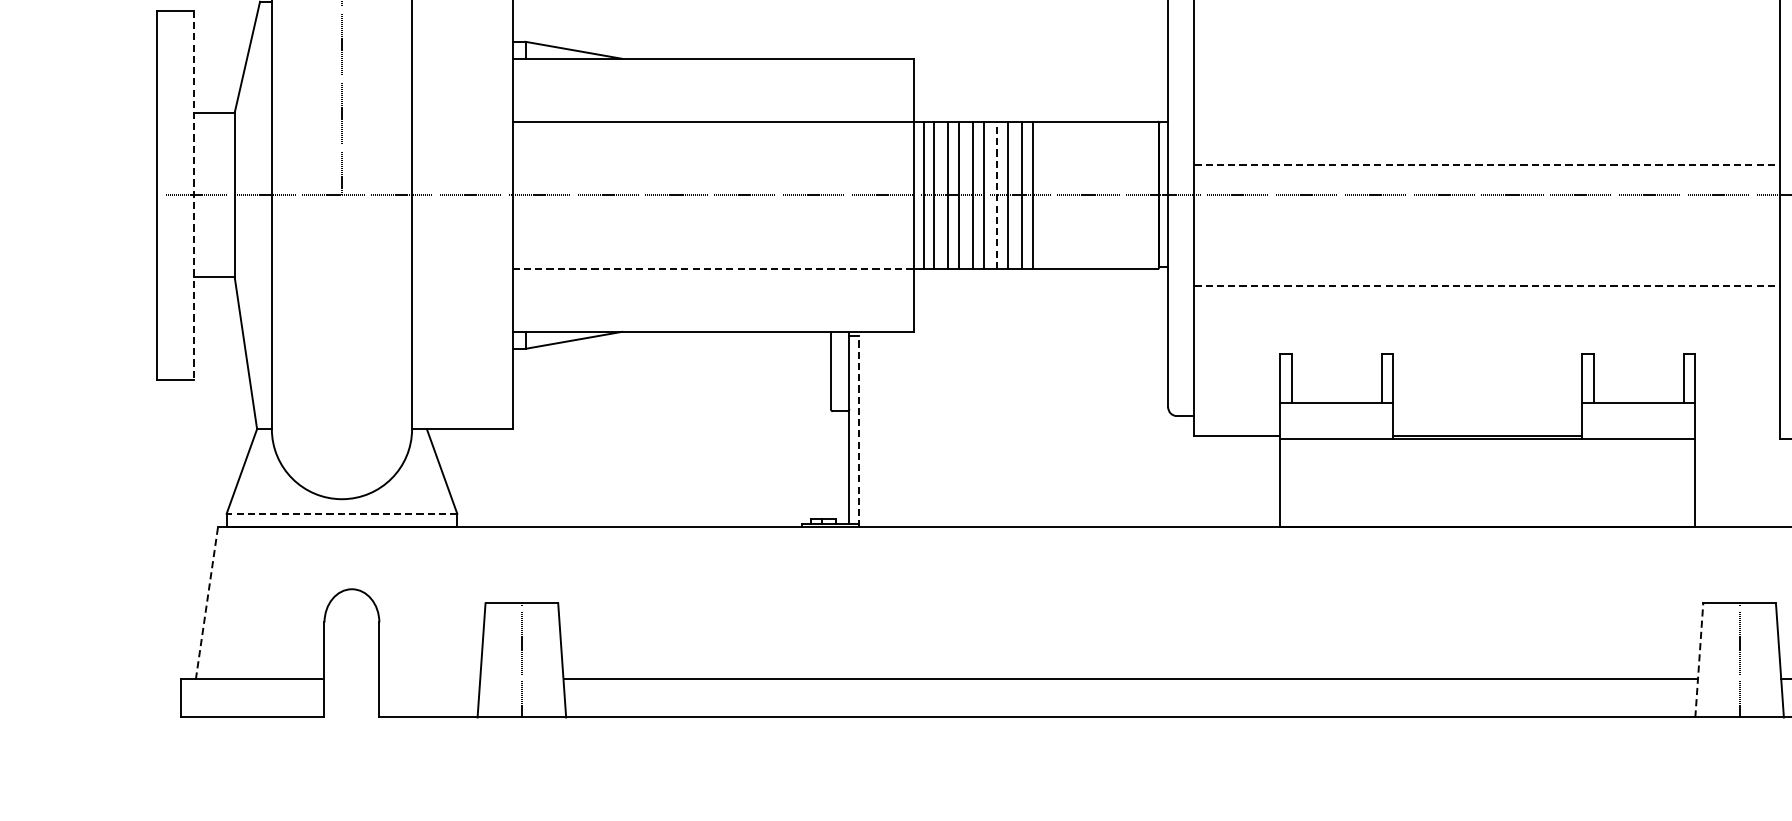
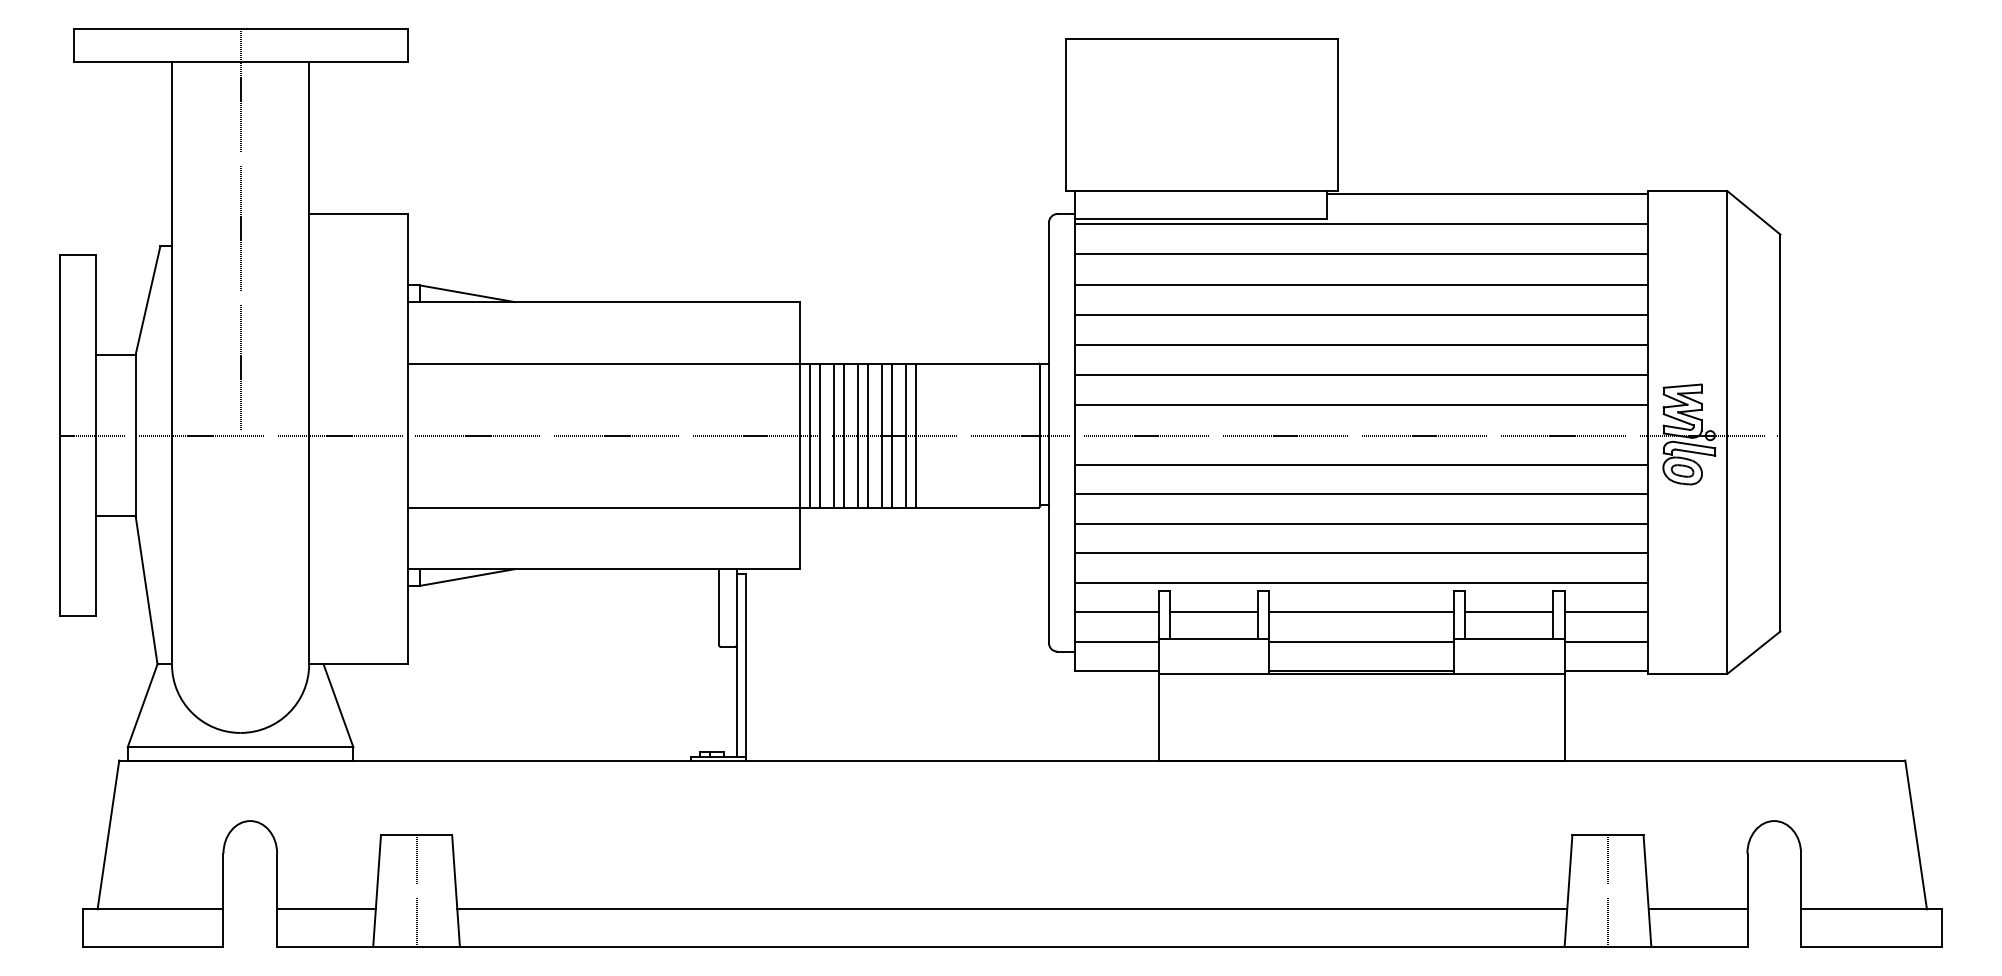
line: (1486, 10) -> (1360, 254), added
line: (1486, 40) -> (1360, 284), added
line: (1486, 71) -> (1360, 314), added
line: (1486, 103) -> (1360, 345), added
line: (1486, 133) -> (1360, 375), added
line: (1487, 164) -> (1361, 405), dashed -> solid
line: (194, 195) -> (96, 435), dashed -> solid
line: (997, 195) -> (881, 435), dashed -> solid
line: (1486, 225) -> (1360, 465), added
line: (1486, 255) -> (1360, 494), added
line: (713, 268) -> (604, 507), dashed -> solid
line: (1487, 285) -> (1361, 523), dashed -> solid
line: (1486, 315) -> (1360, 553), added
line: (1486, 345) -> (1360, 582), added
line: (1237, 376) -> (1116, 612), added
line: (1336, 376) -> (1213, 612), added
line: (1487, 376) -> (1361, 612), added
line: (1638, 376) -> (1509, 612), added
line: (1737, 376) -> (1605, 612), added
line: (1237, 405) -> (1116, 641), added
line: (1487, 405) -> (1361, 641), added
line: (1737, 405) -> (1605, 641), added
line: (859, 431) -> (746, 666), dashed -> solid
line: (1737, 436) -> (1605, 671), added
line: (341, 514) -> (240, 747), dashed -> solid
line: (206, 603) -> (108, 834), dashed -> solid
line: (1699, 660) -> (1568, 890), dashed -> solid
line: (429, 679) -> (326, 909), added

